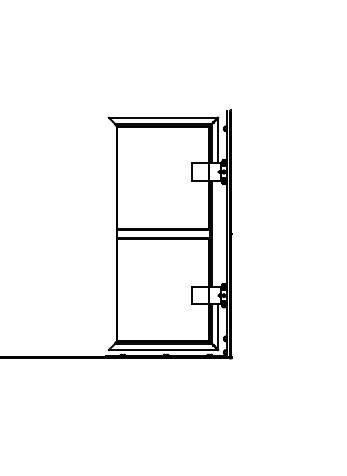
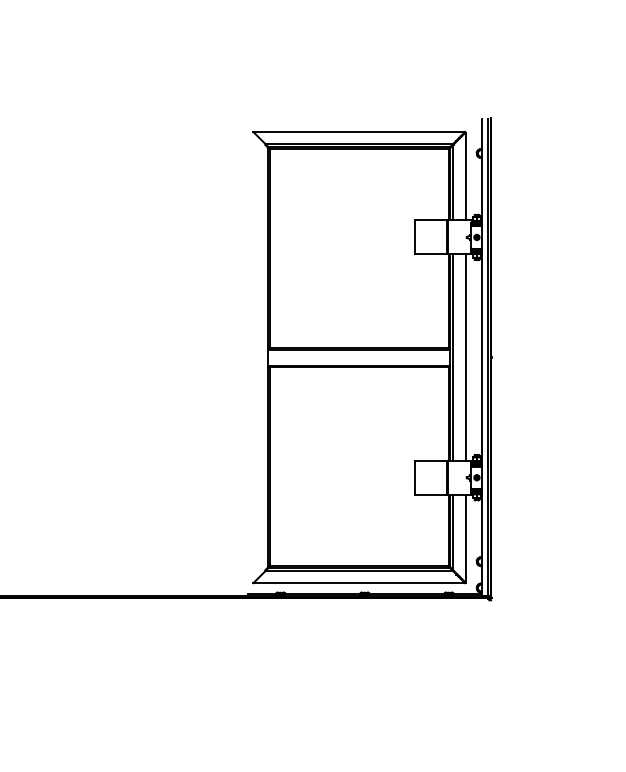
line: (218, 233) -> (466, 356), added

